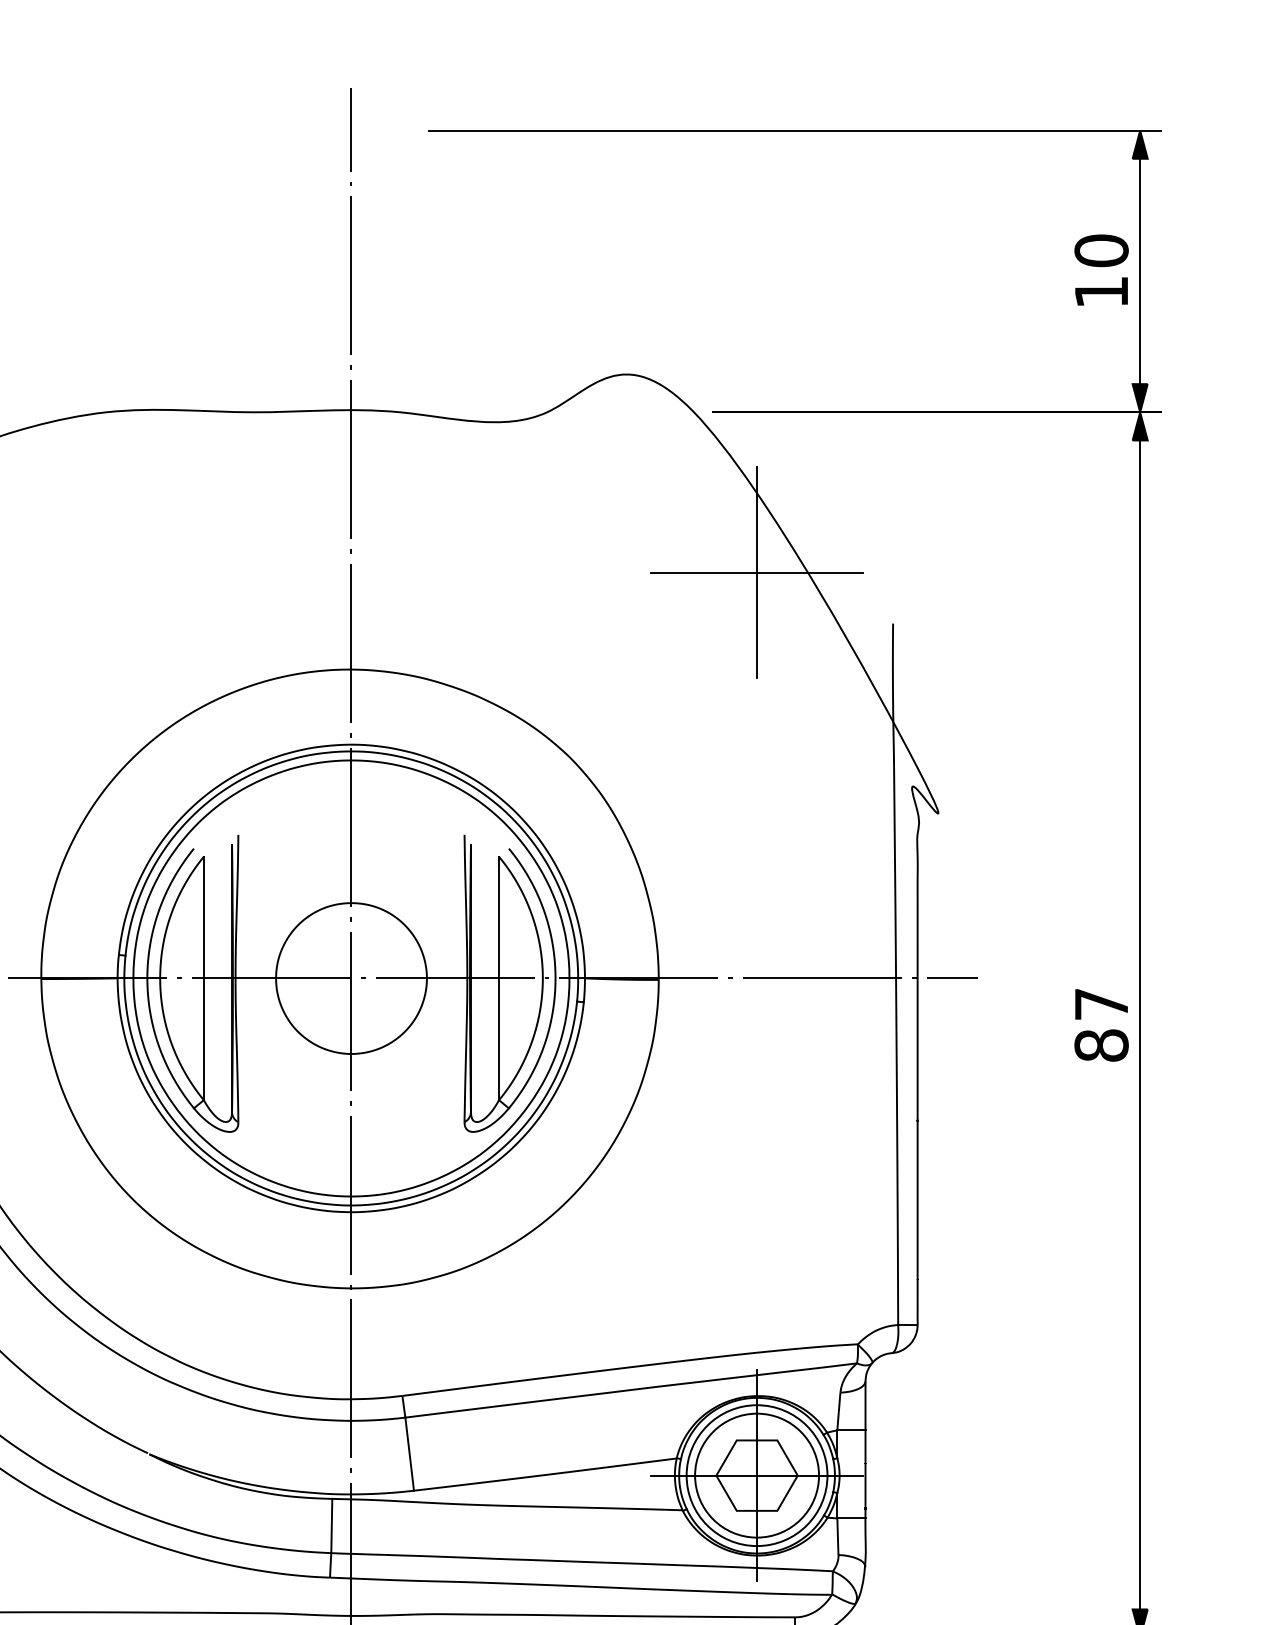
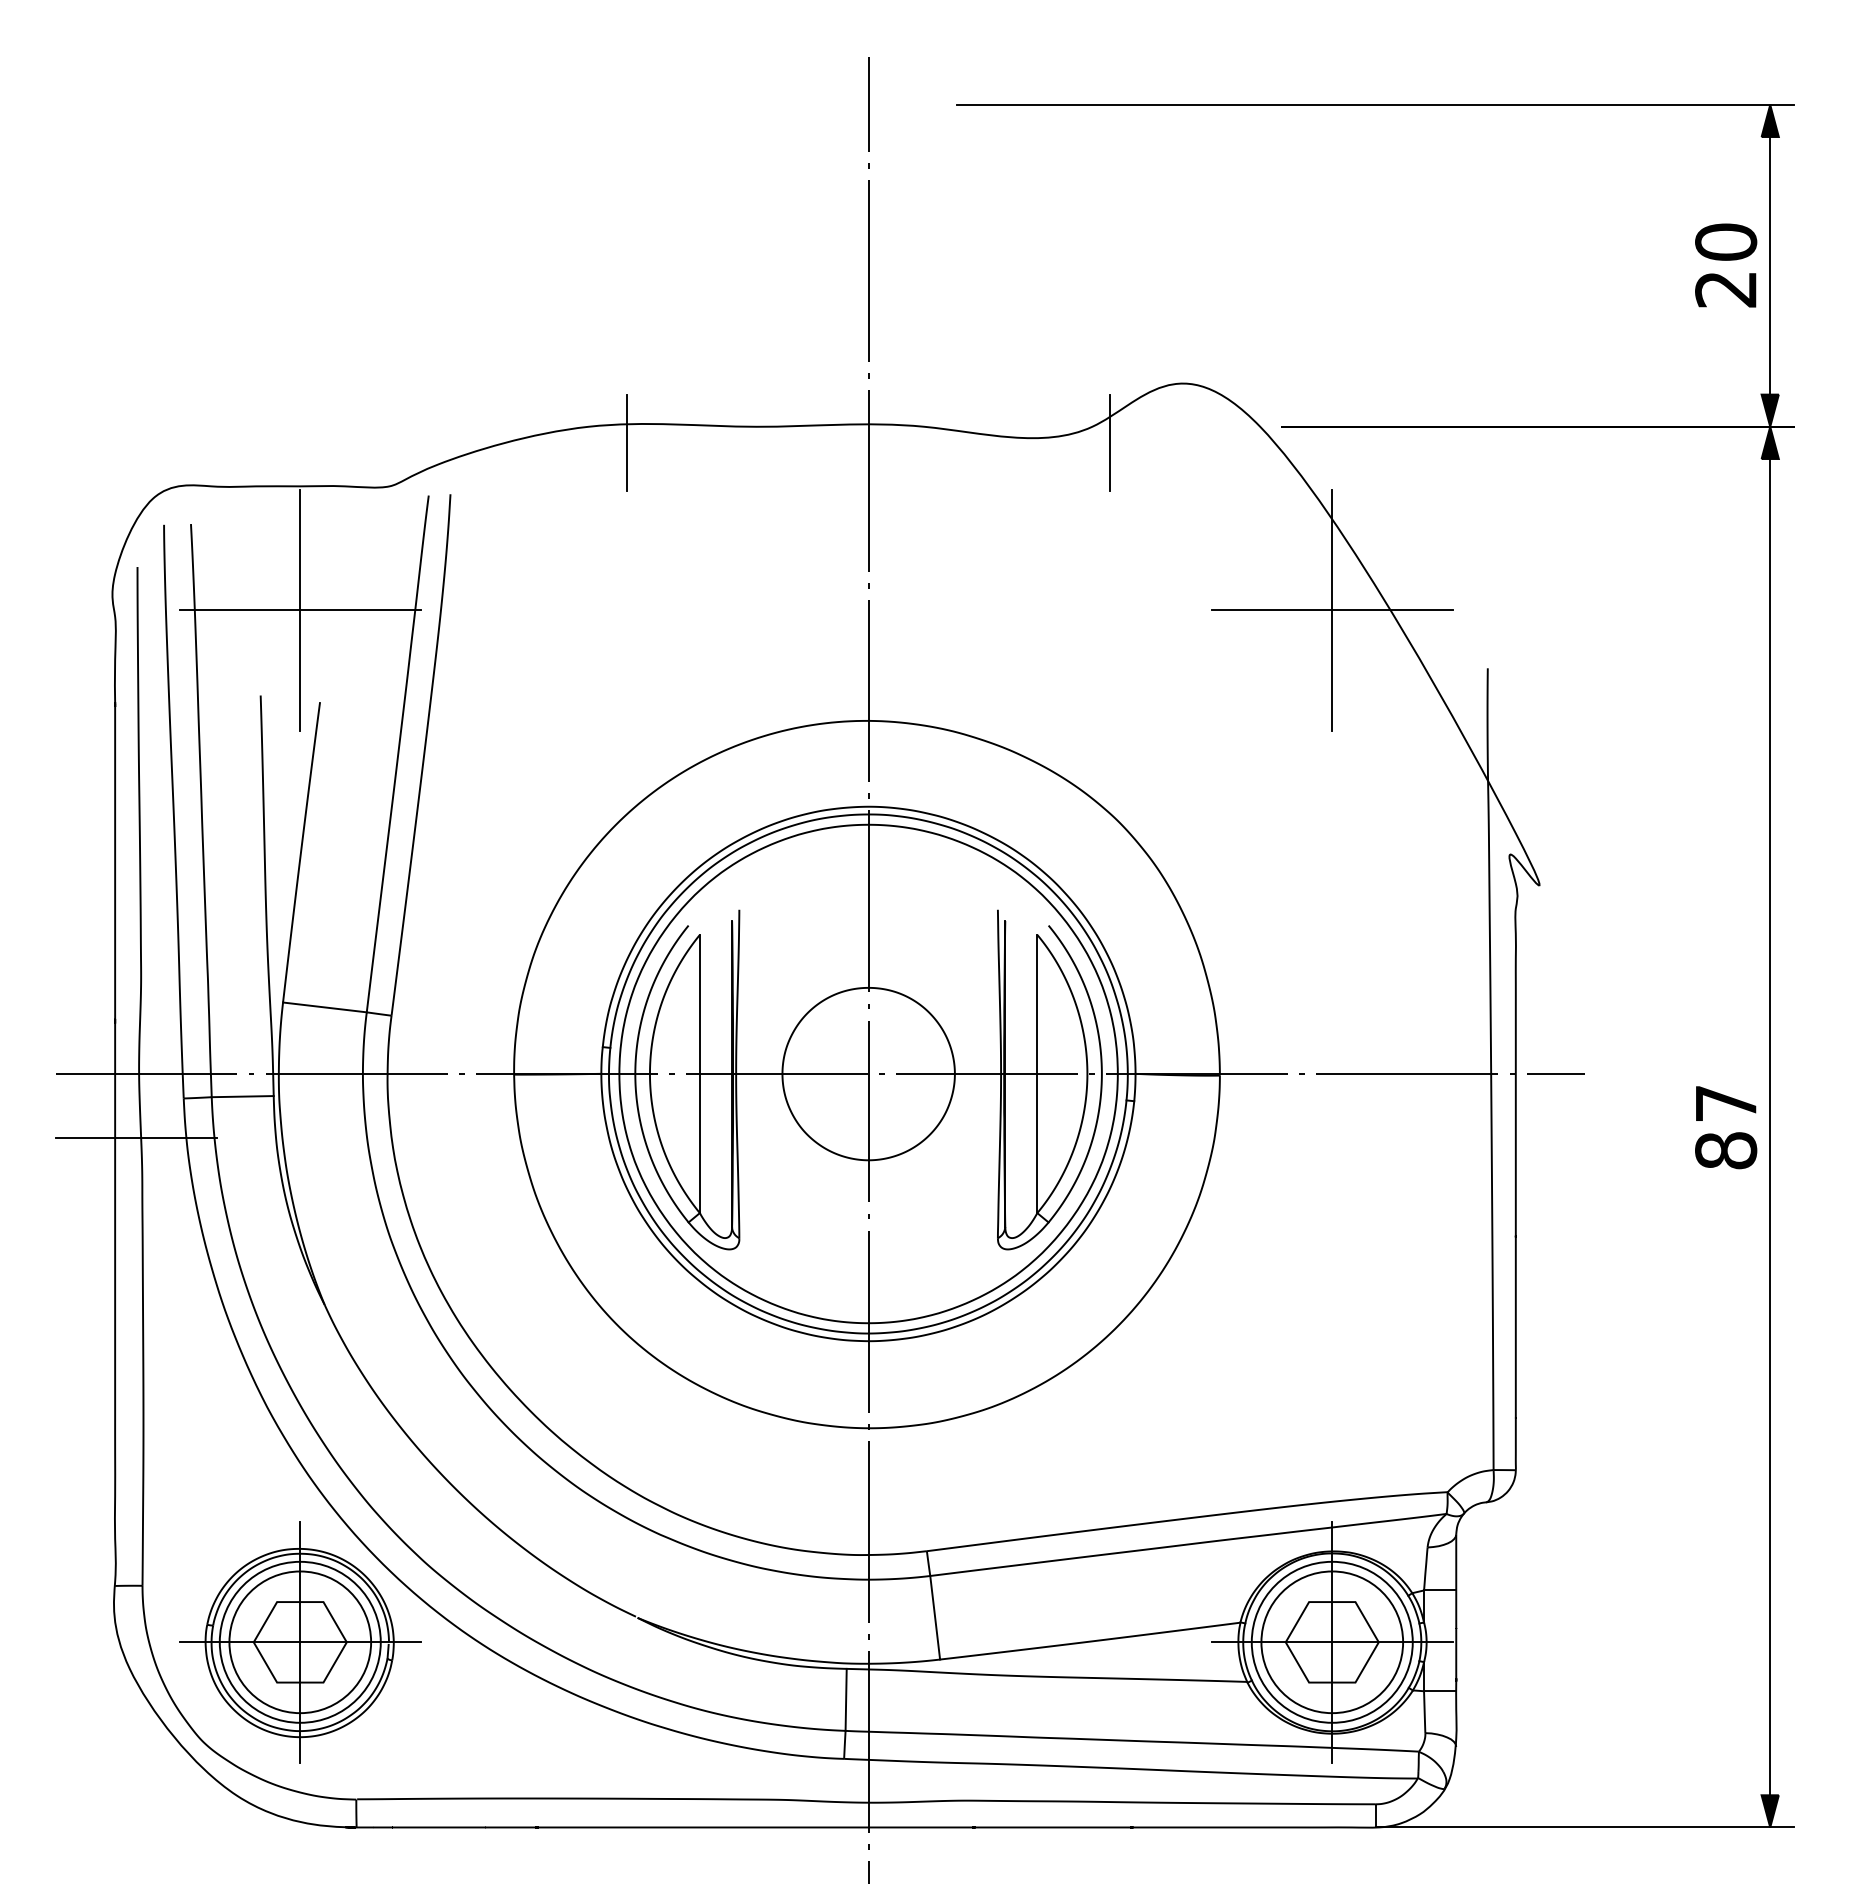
text: (1101, 292) -> (1725, 289), 10 -> 20
line: (140, 426) -> (627, 442), added
line: (563, 426) -> (1110, 442), added

